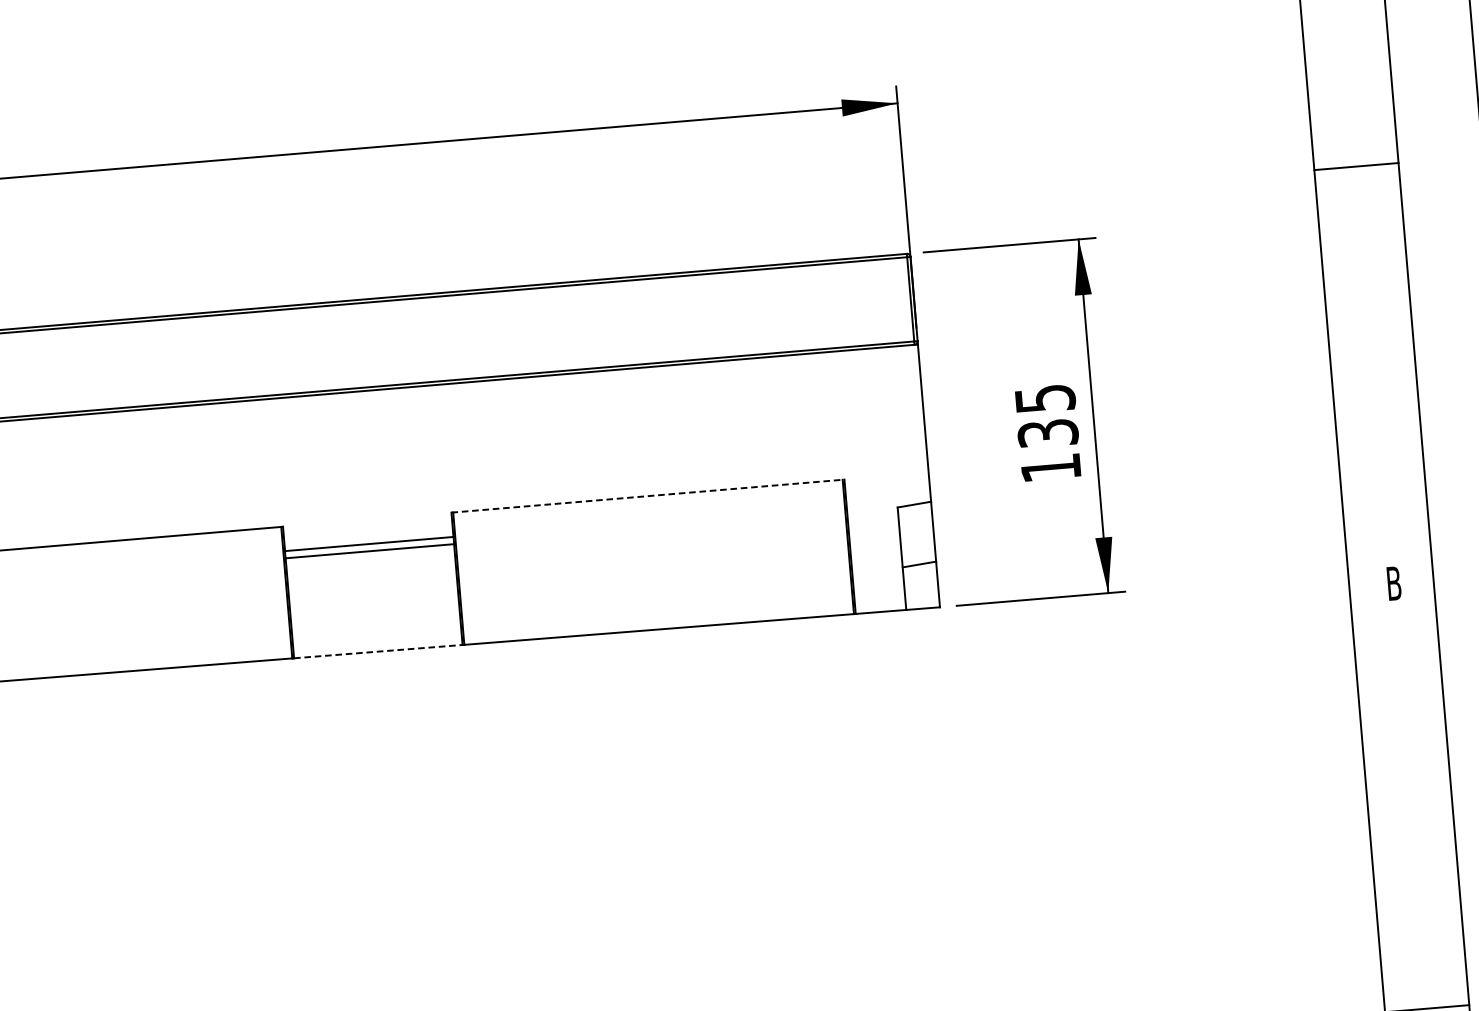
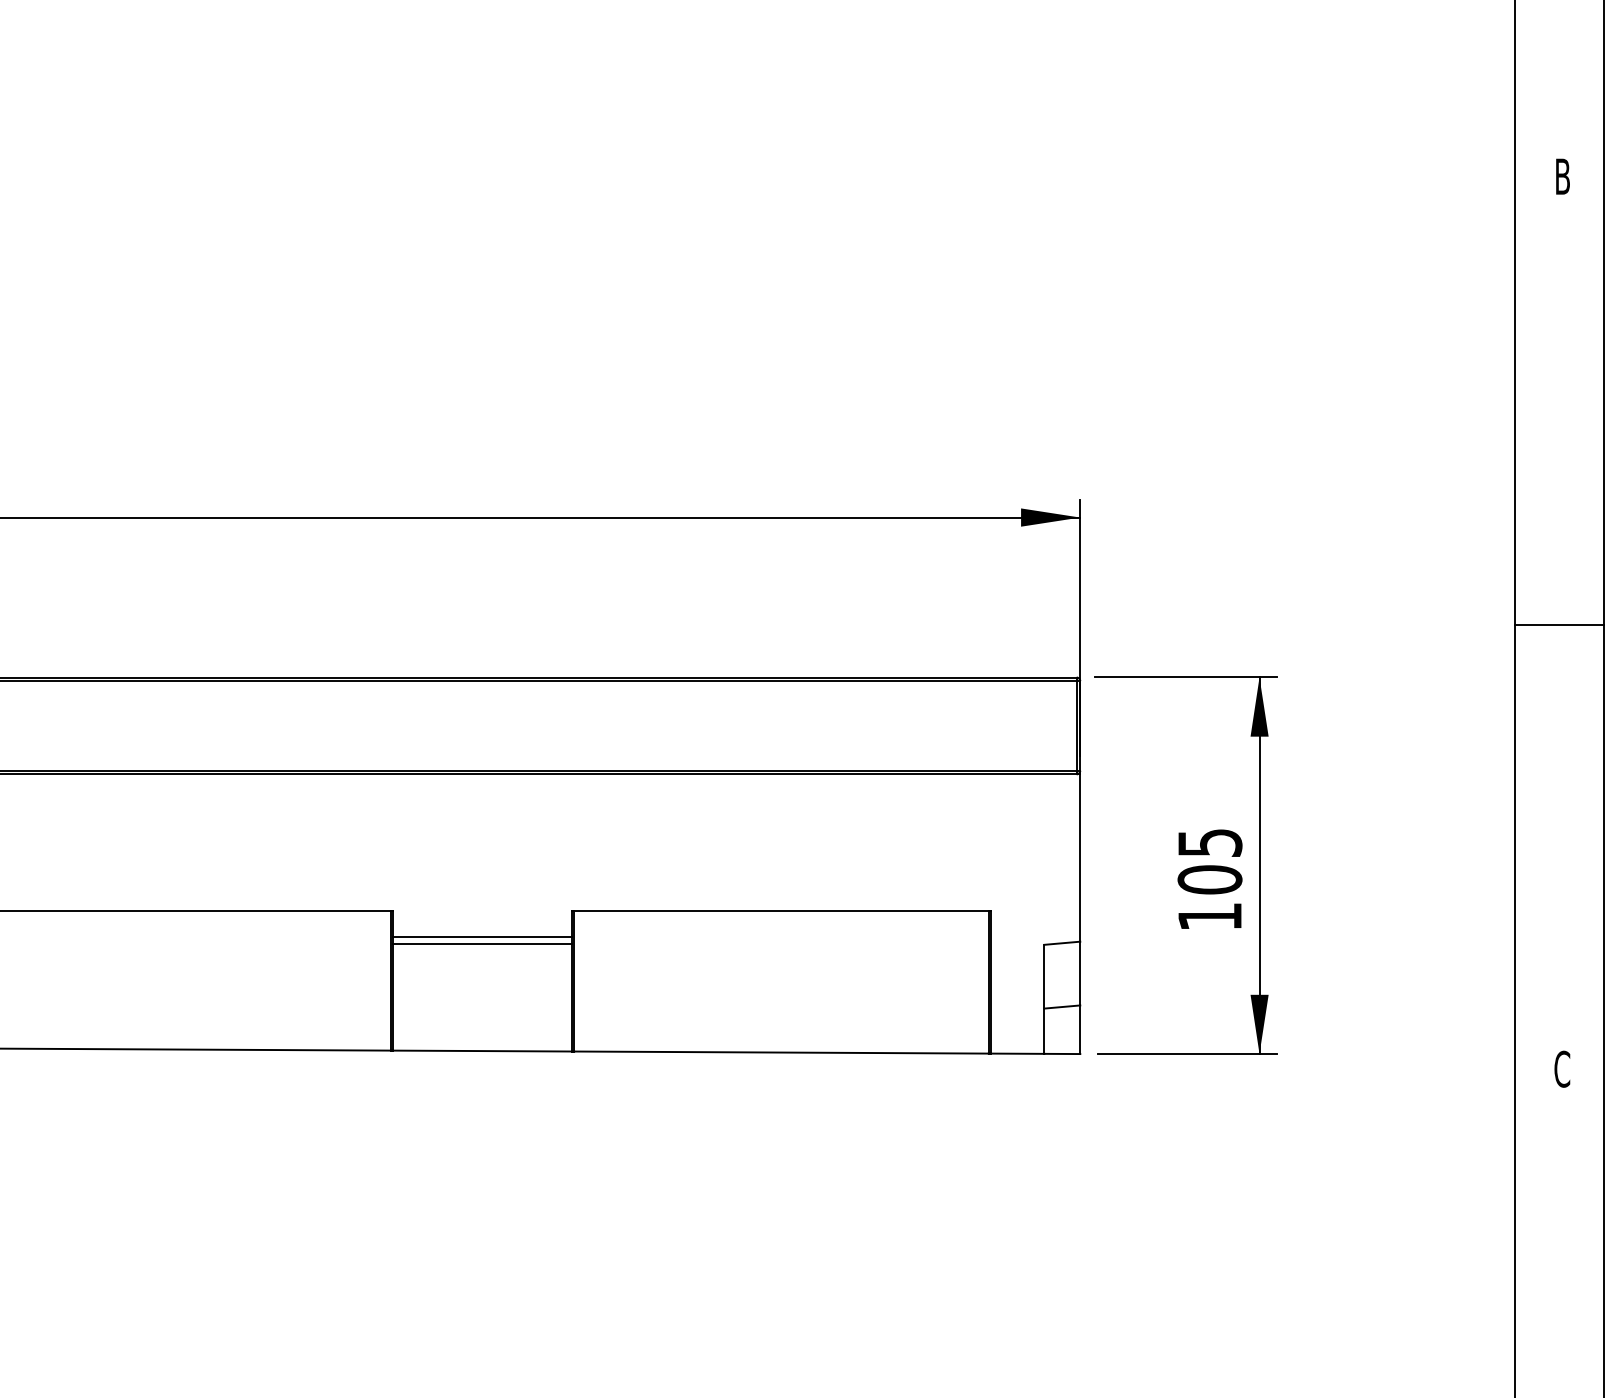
text: (1047, 433) -> (1209, 879), 135 -> 105
line: (647, 496) -> (781, 910), dashed -> solid
text: (1394, 582) -> (1562, 1068), B -> C
line: (378, 652) -> (482, 1051), dashed -> solid

